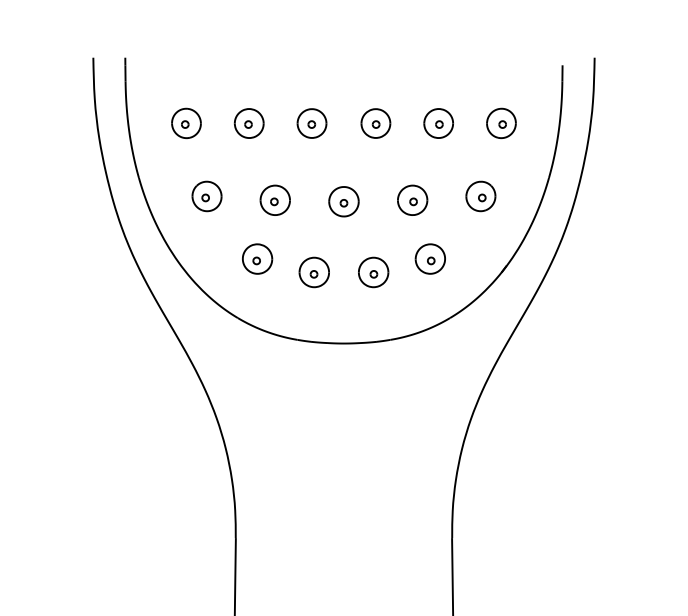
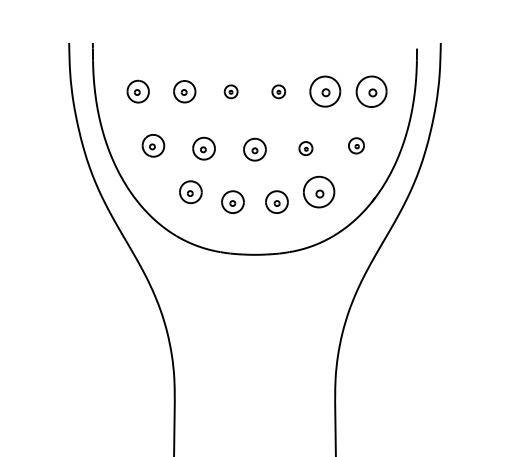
part: (310, 123) -> (230, 91), size x0.6
part: (375, 123) -> (278, 91), size x0.6
part: (437, 123) -> (324, 91), size x1.4
part: (501, 123) -> (371, 91), size x1.4
part: (480, 196) -> (356, 145), size x0.7
part: (412, 200) -> (305, 148), size x0.6
part: (429, 259) -> (318, 192), size x1.4

